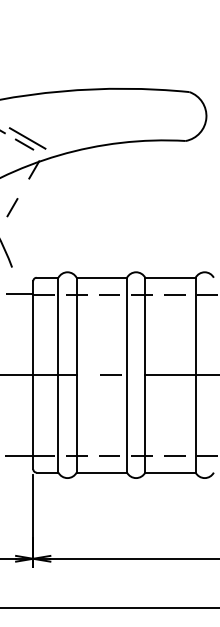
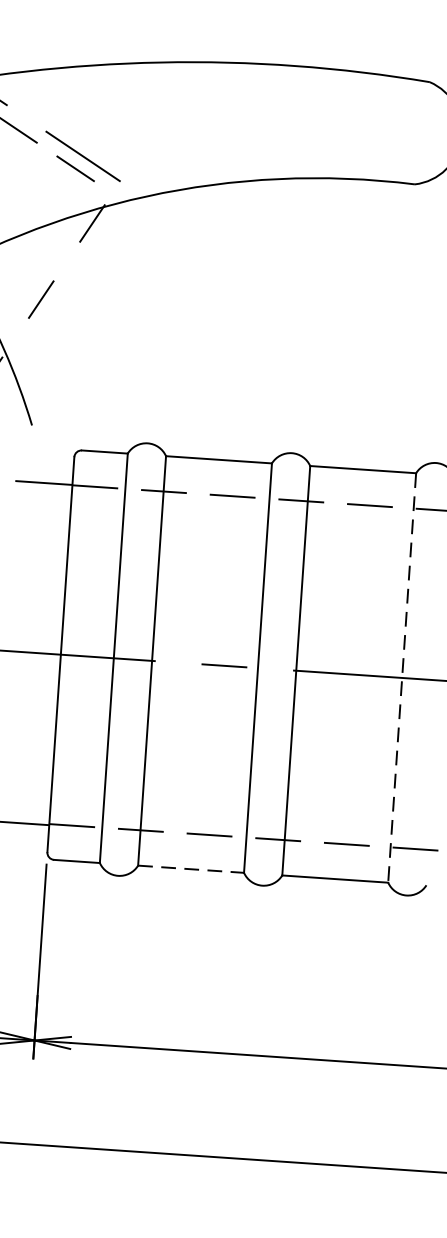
line: (195, 375) -> (401, 678), solid -> dashed
line: (102, 472) -> (192, 869), solid -> dashed

